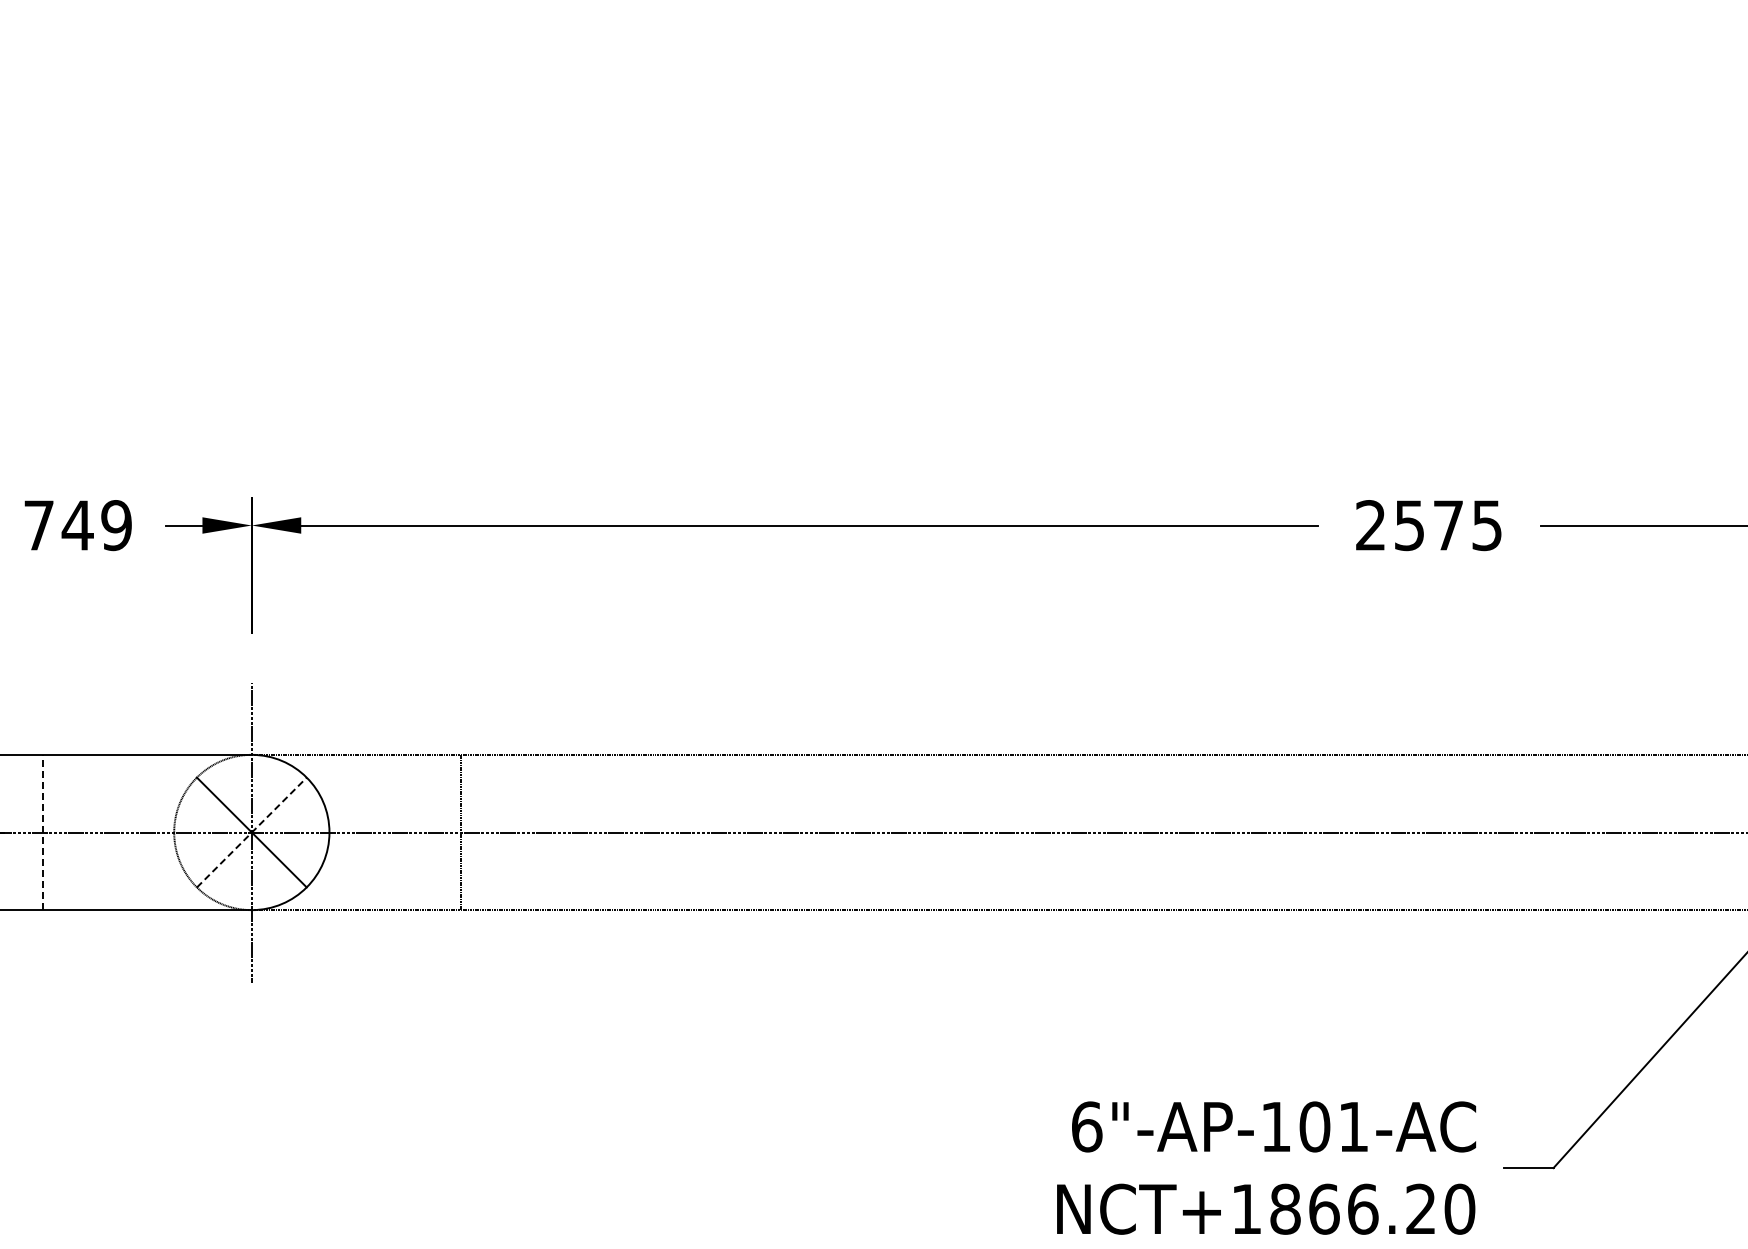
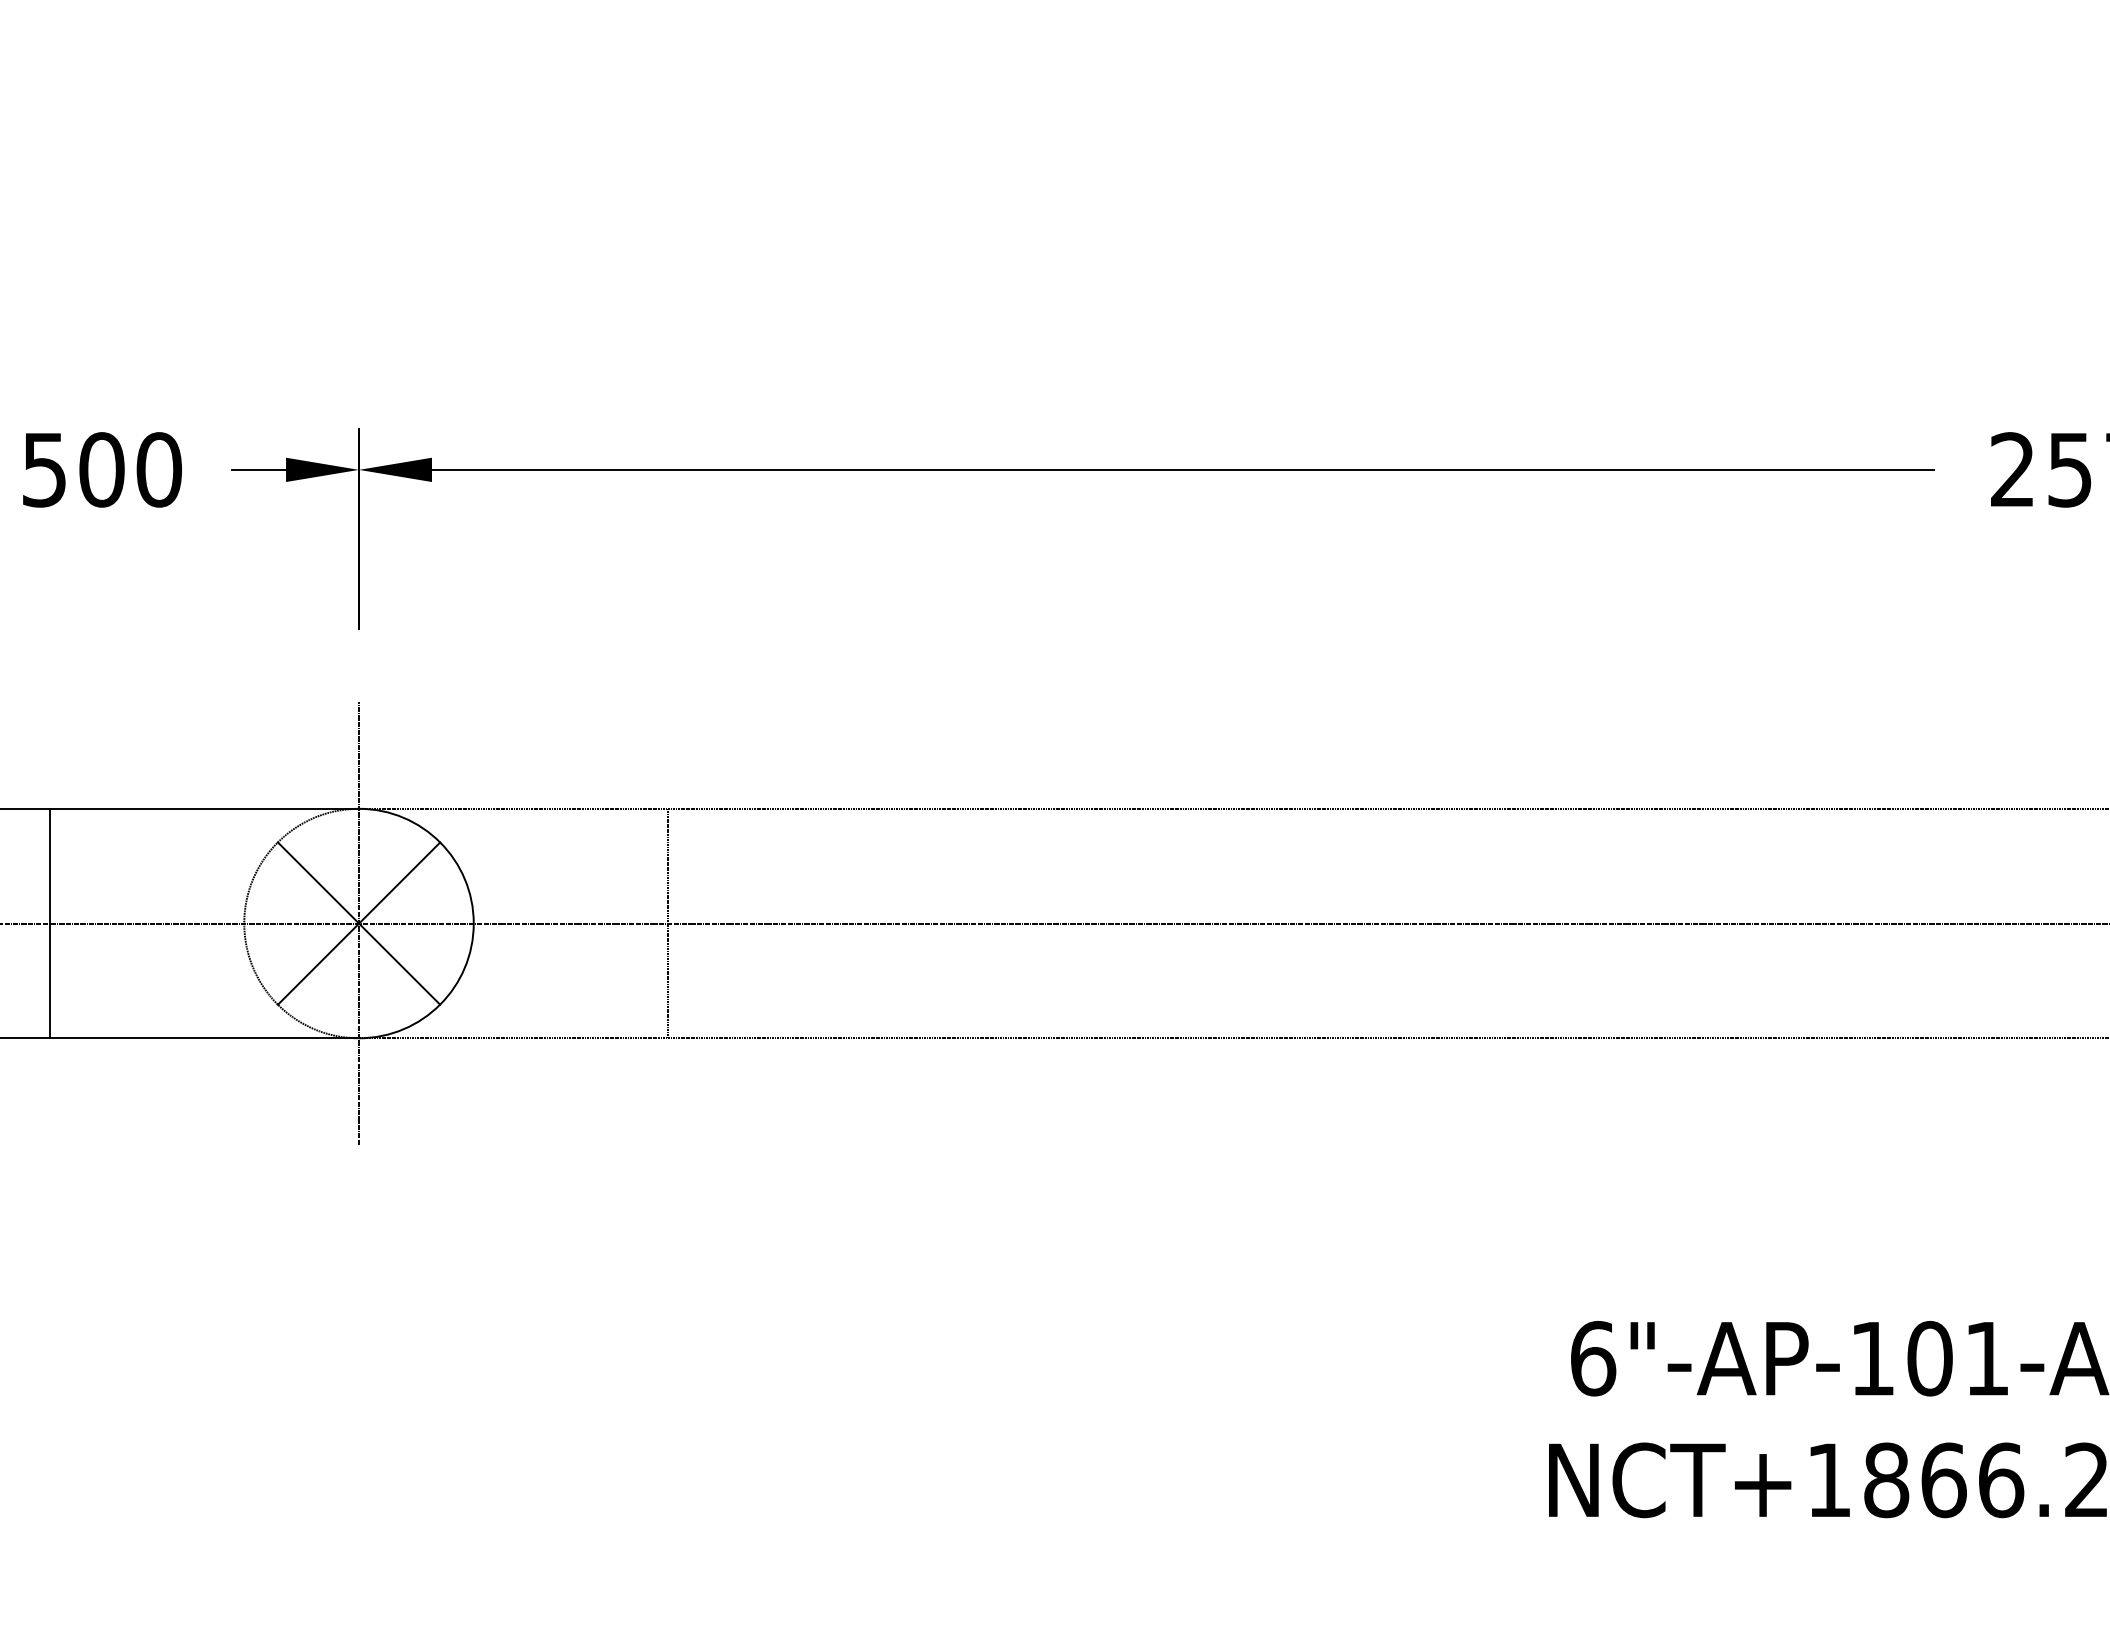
text: (78, 525) -> (102, 469), 749 -> 500
line: (42, 832) -> (49, 923), dashed -> solid
line: (251, 832) -> (358, 923), dashed -> solid

